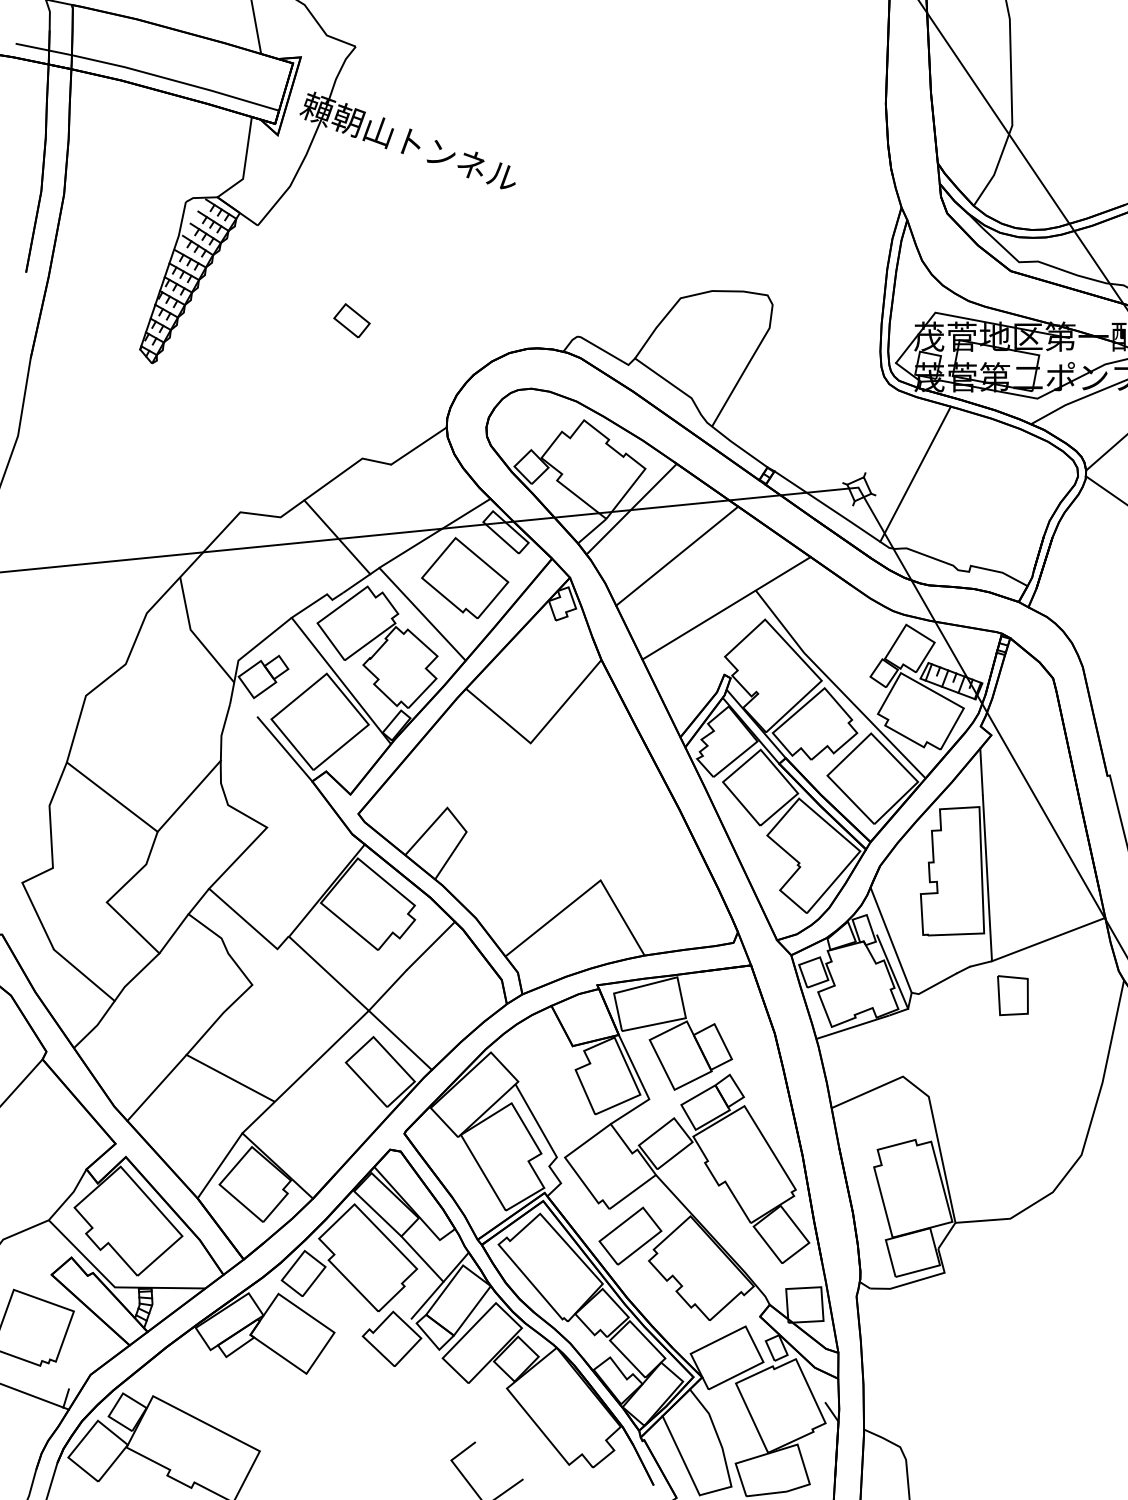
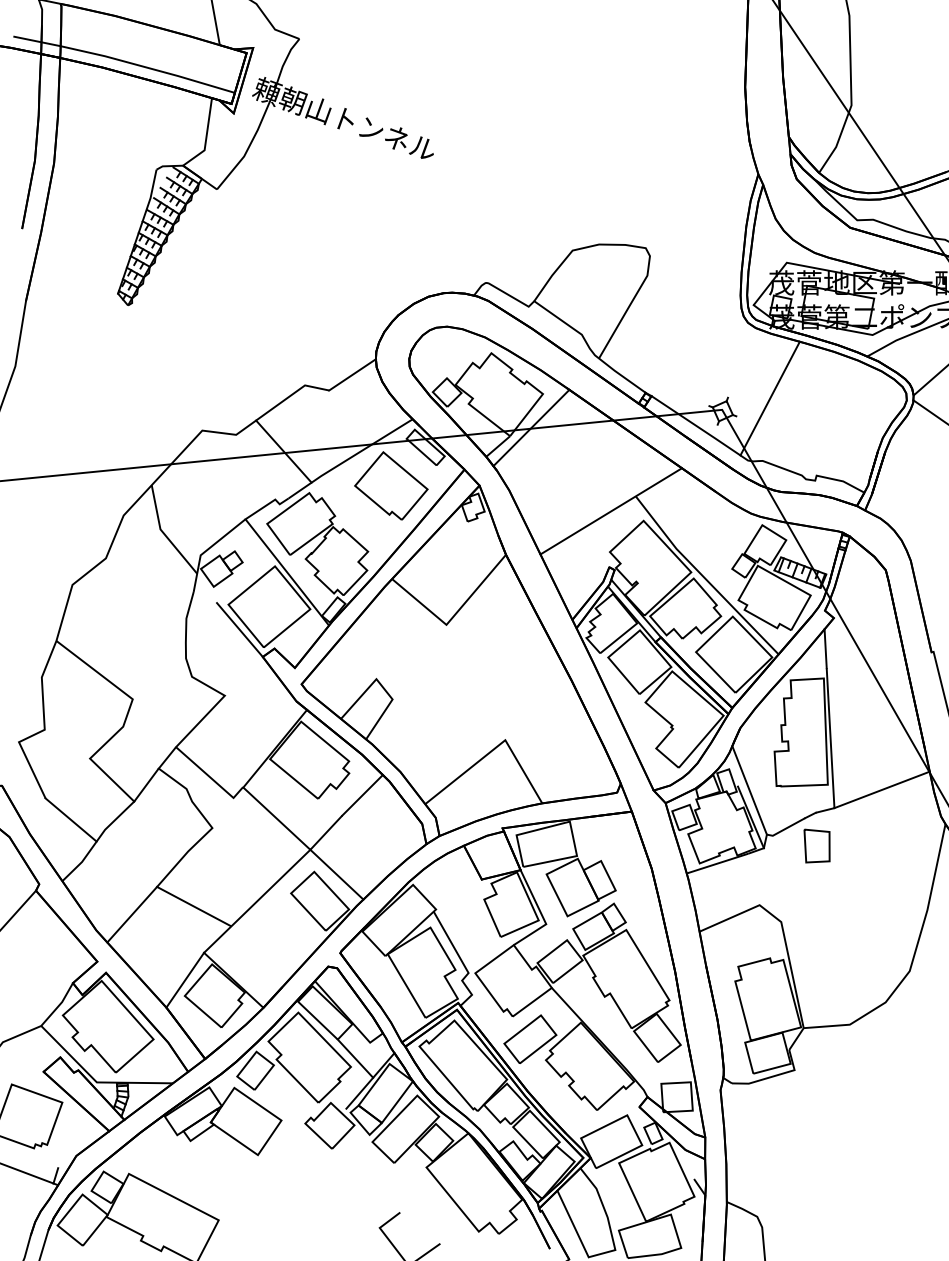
part: (352, 320) -> (296, 269), removed
line: (676, 556) -> (569, 467), removed
line: (422, 614) -> (355, 516), removed
line: (188, 796) -> (158, 669), removed
part: (1012, 994) -> (816, 845), moved

